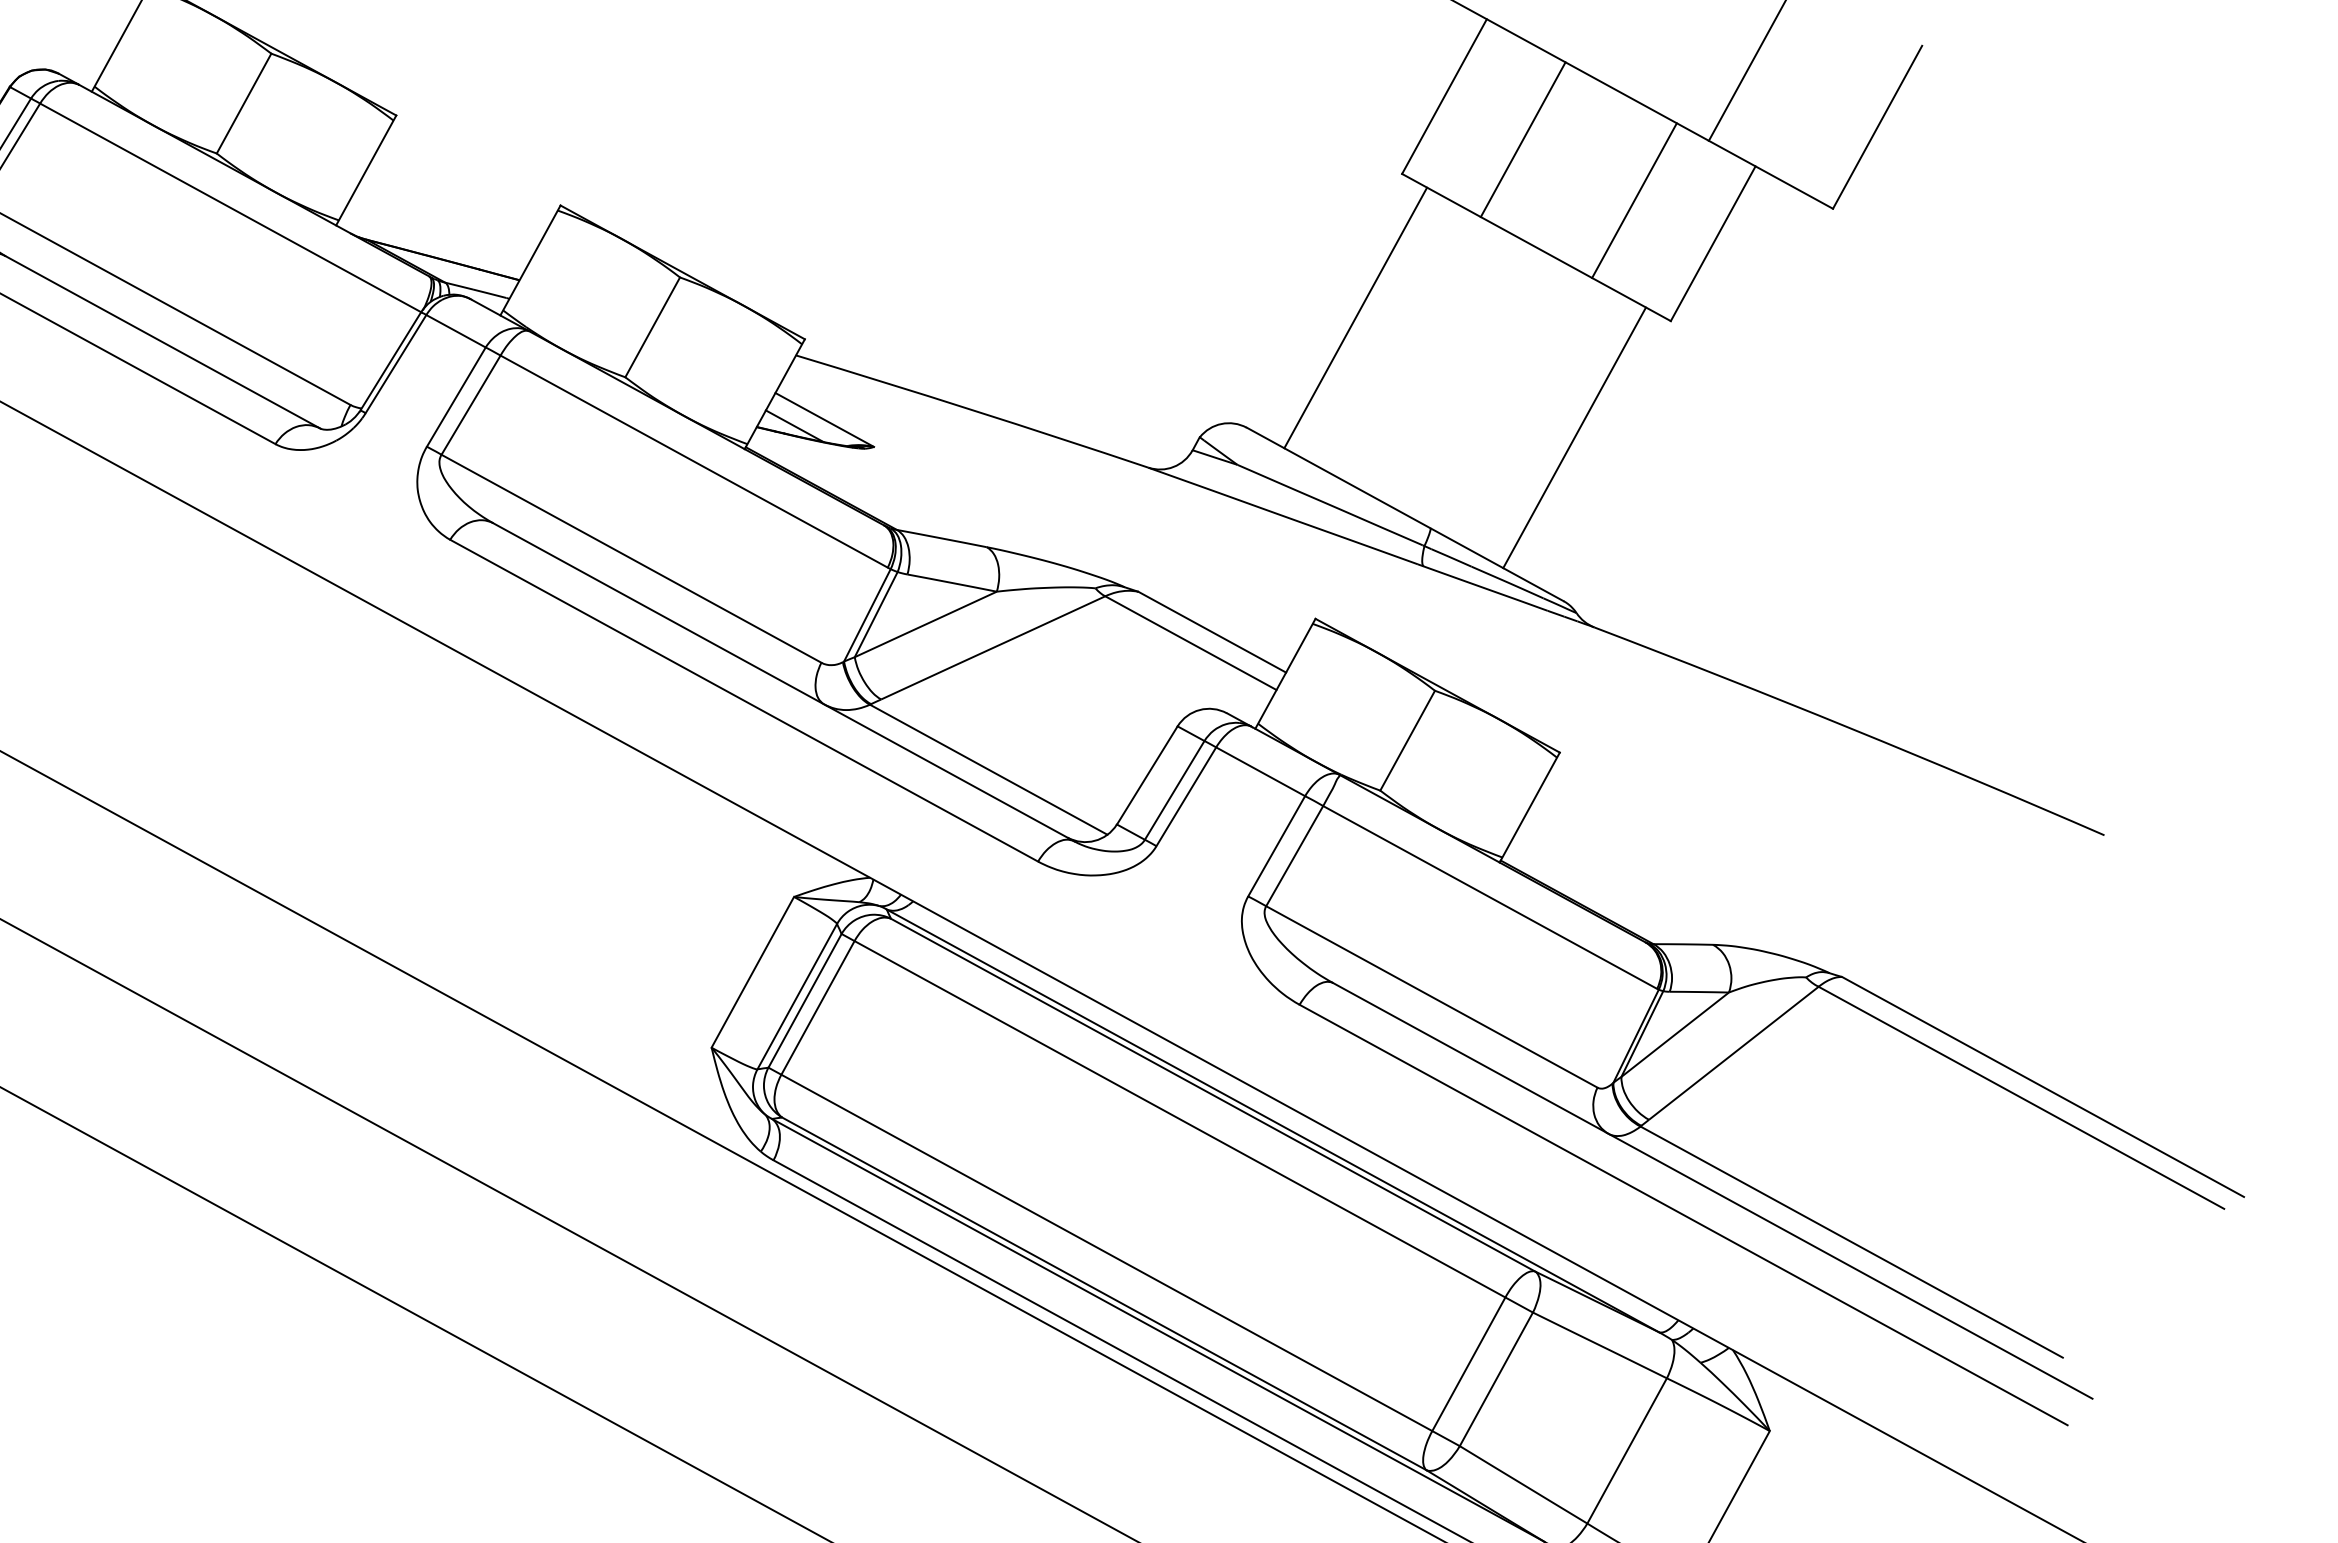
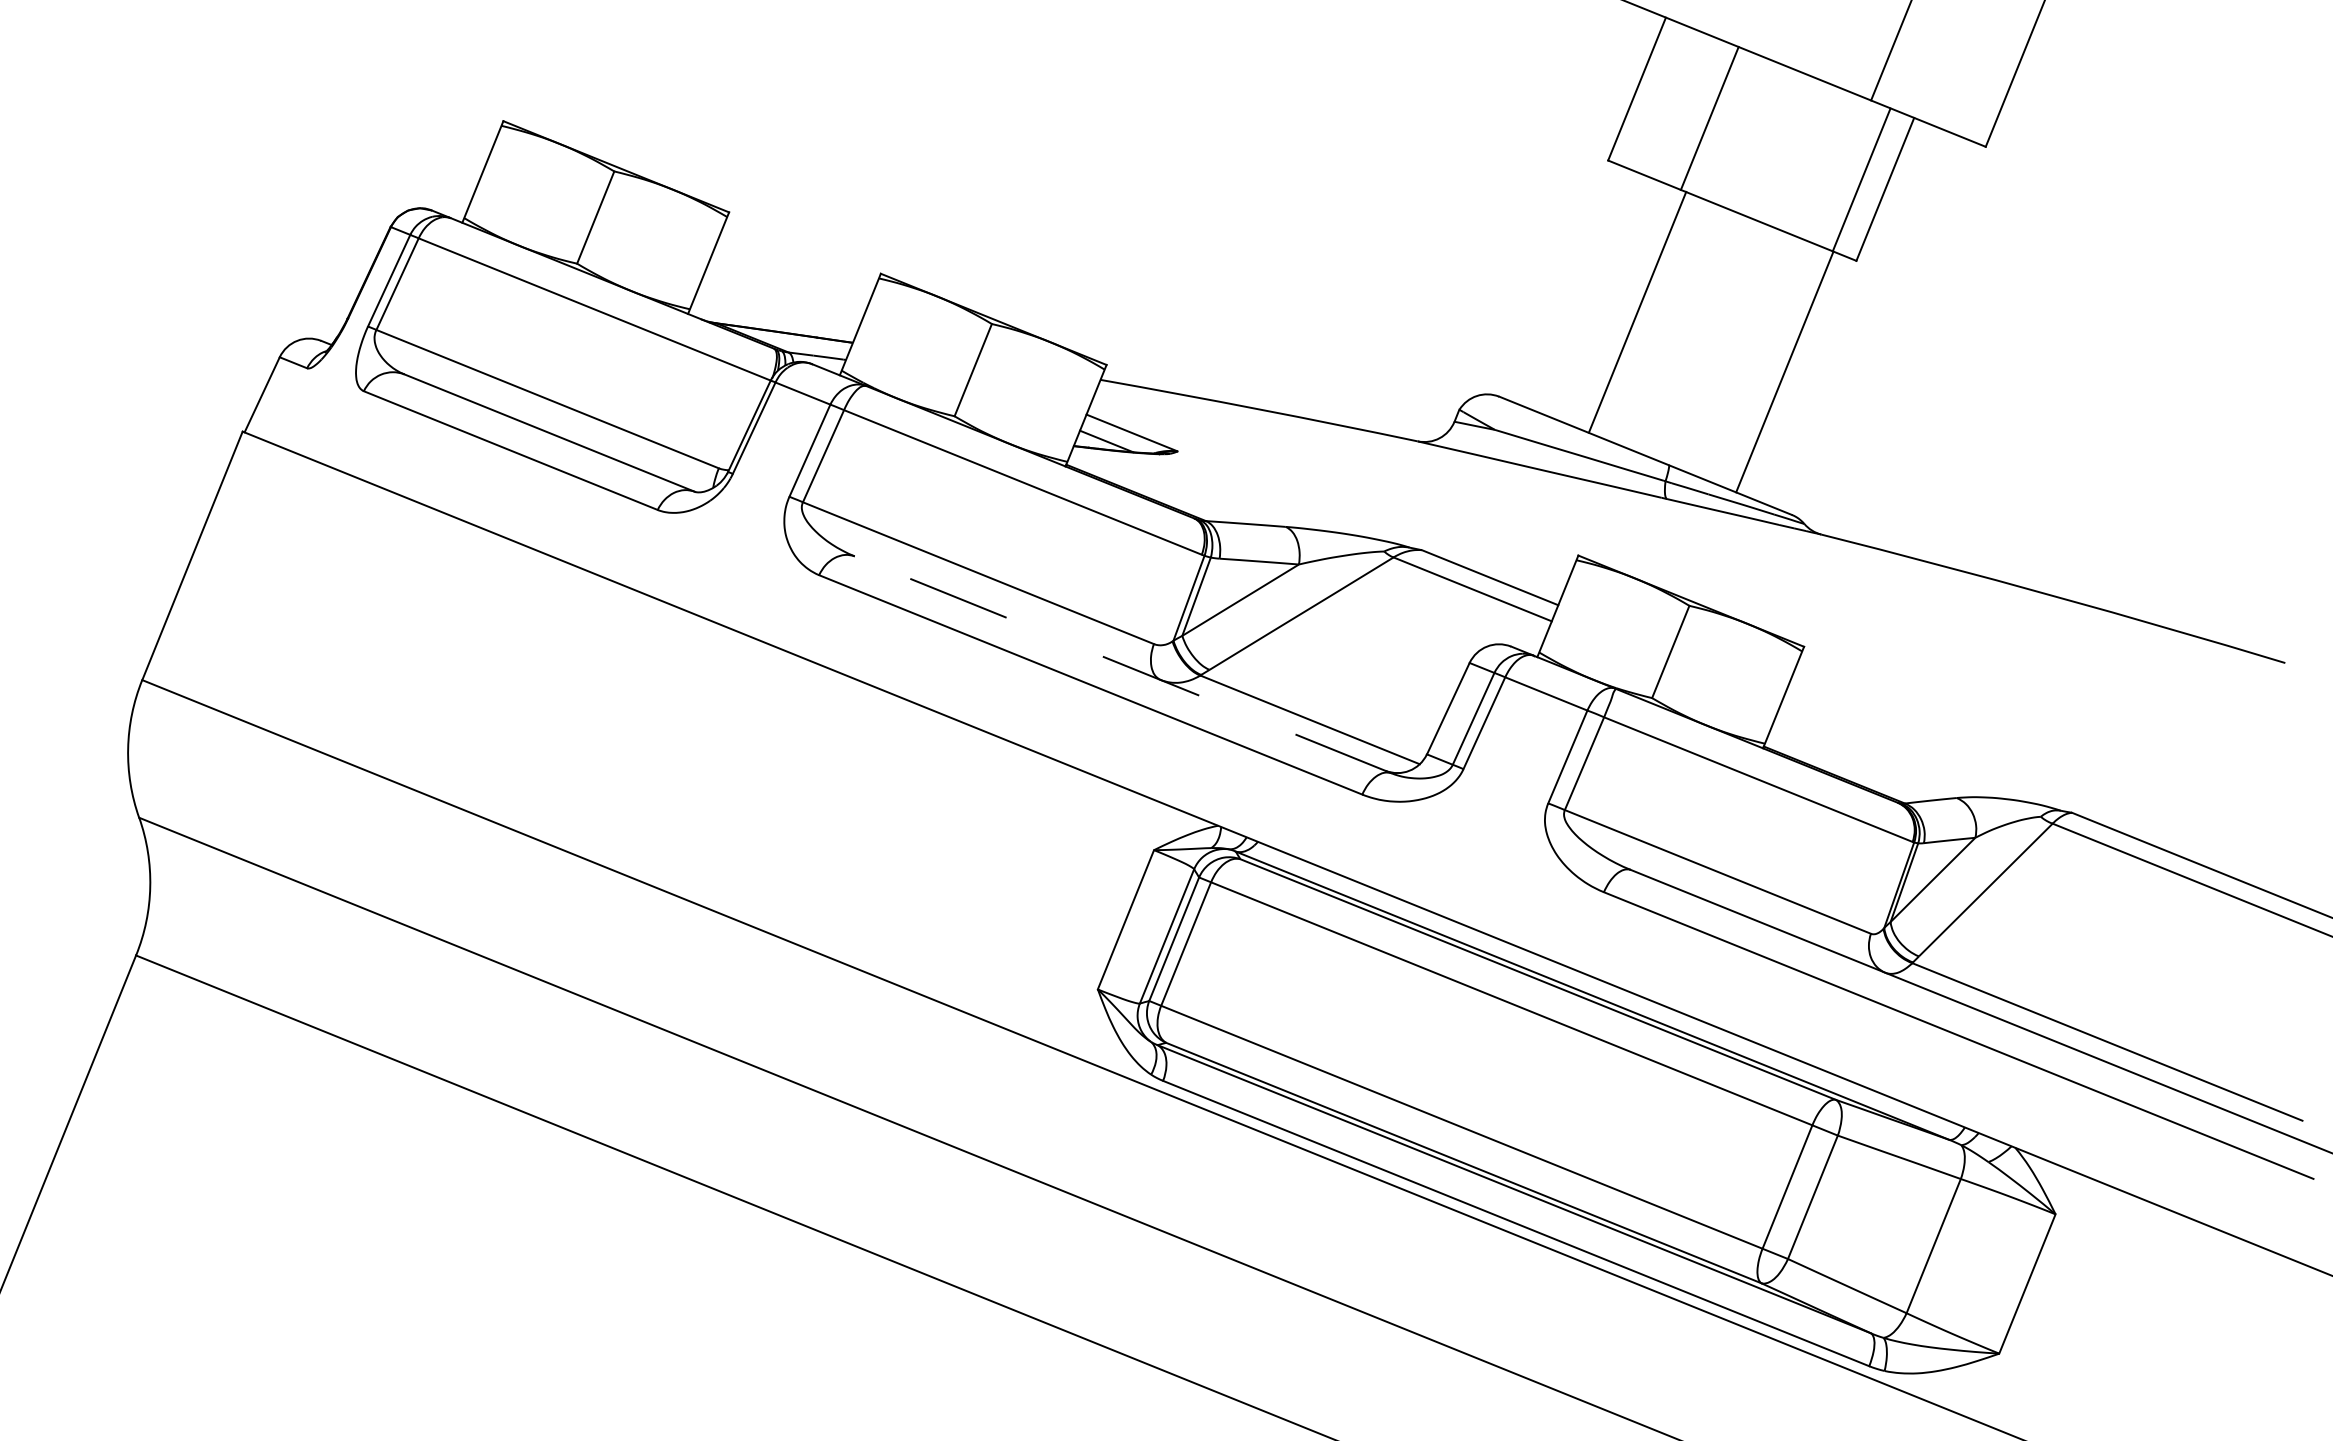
line: (1634, 200) -> (1861, 179), moved
line: (1355, 317) -> (1637, 311), moved
line: (784, 681) -> (1123, 664), solid -> dashed

